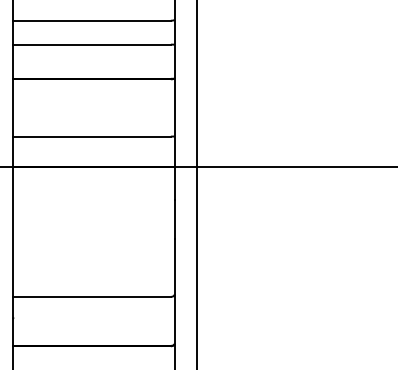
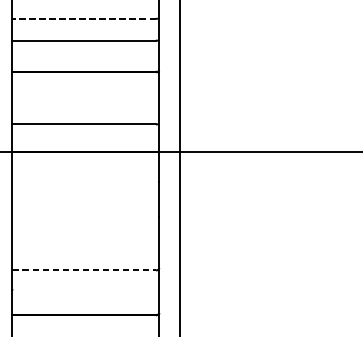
line: (92, 20) -> (84, 18), solid -> dashed
line: (92, 296) -> (84, 270), solid -> dashed

